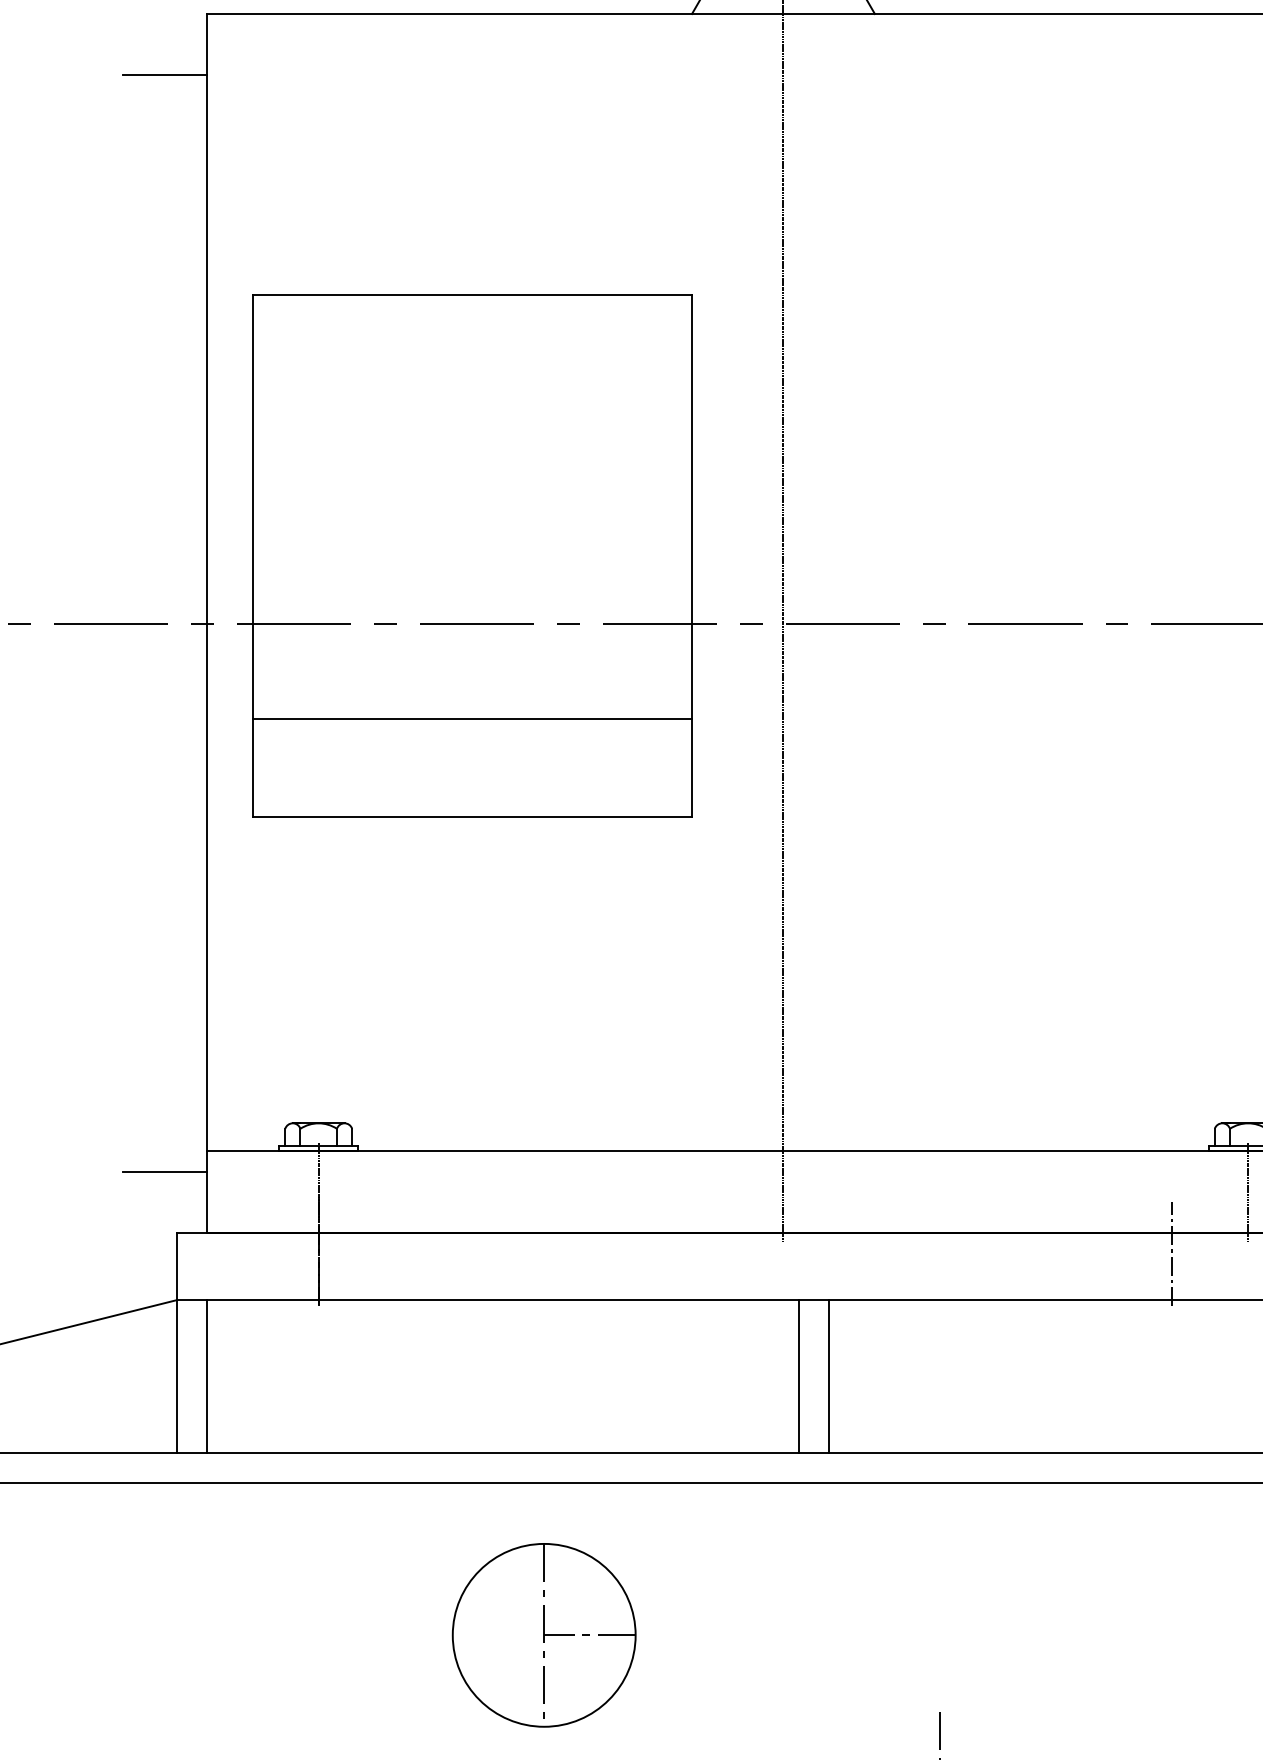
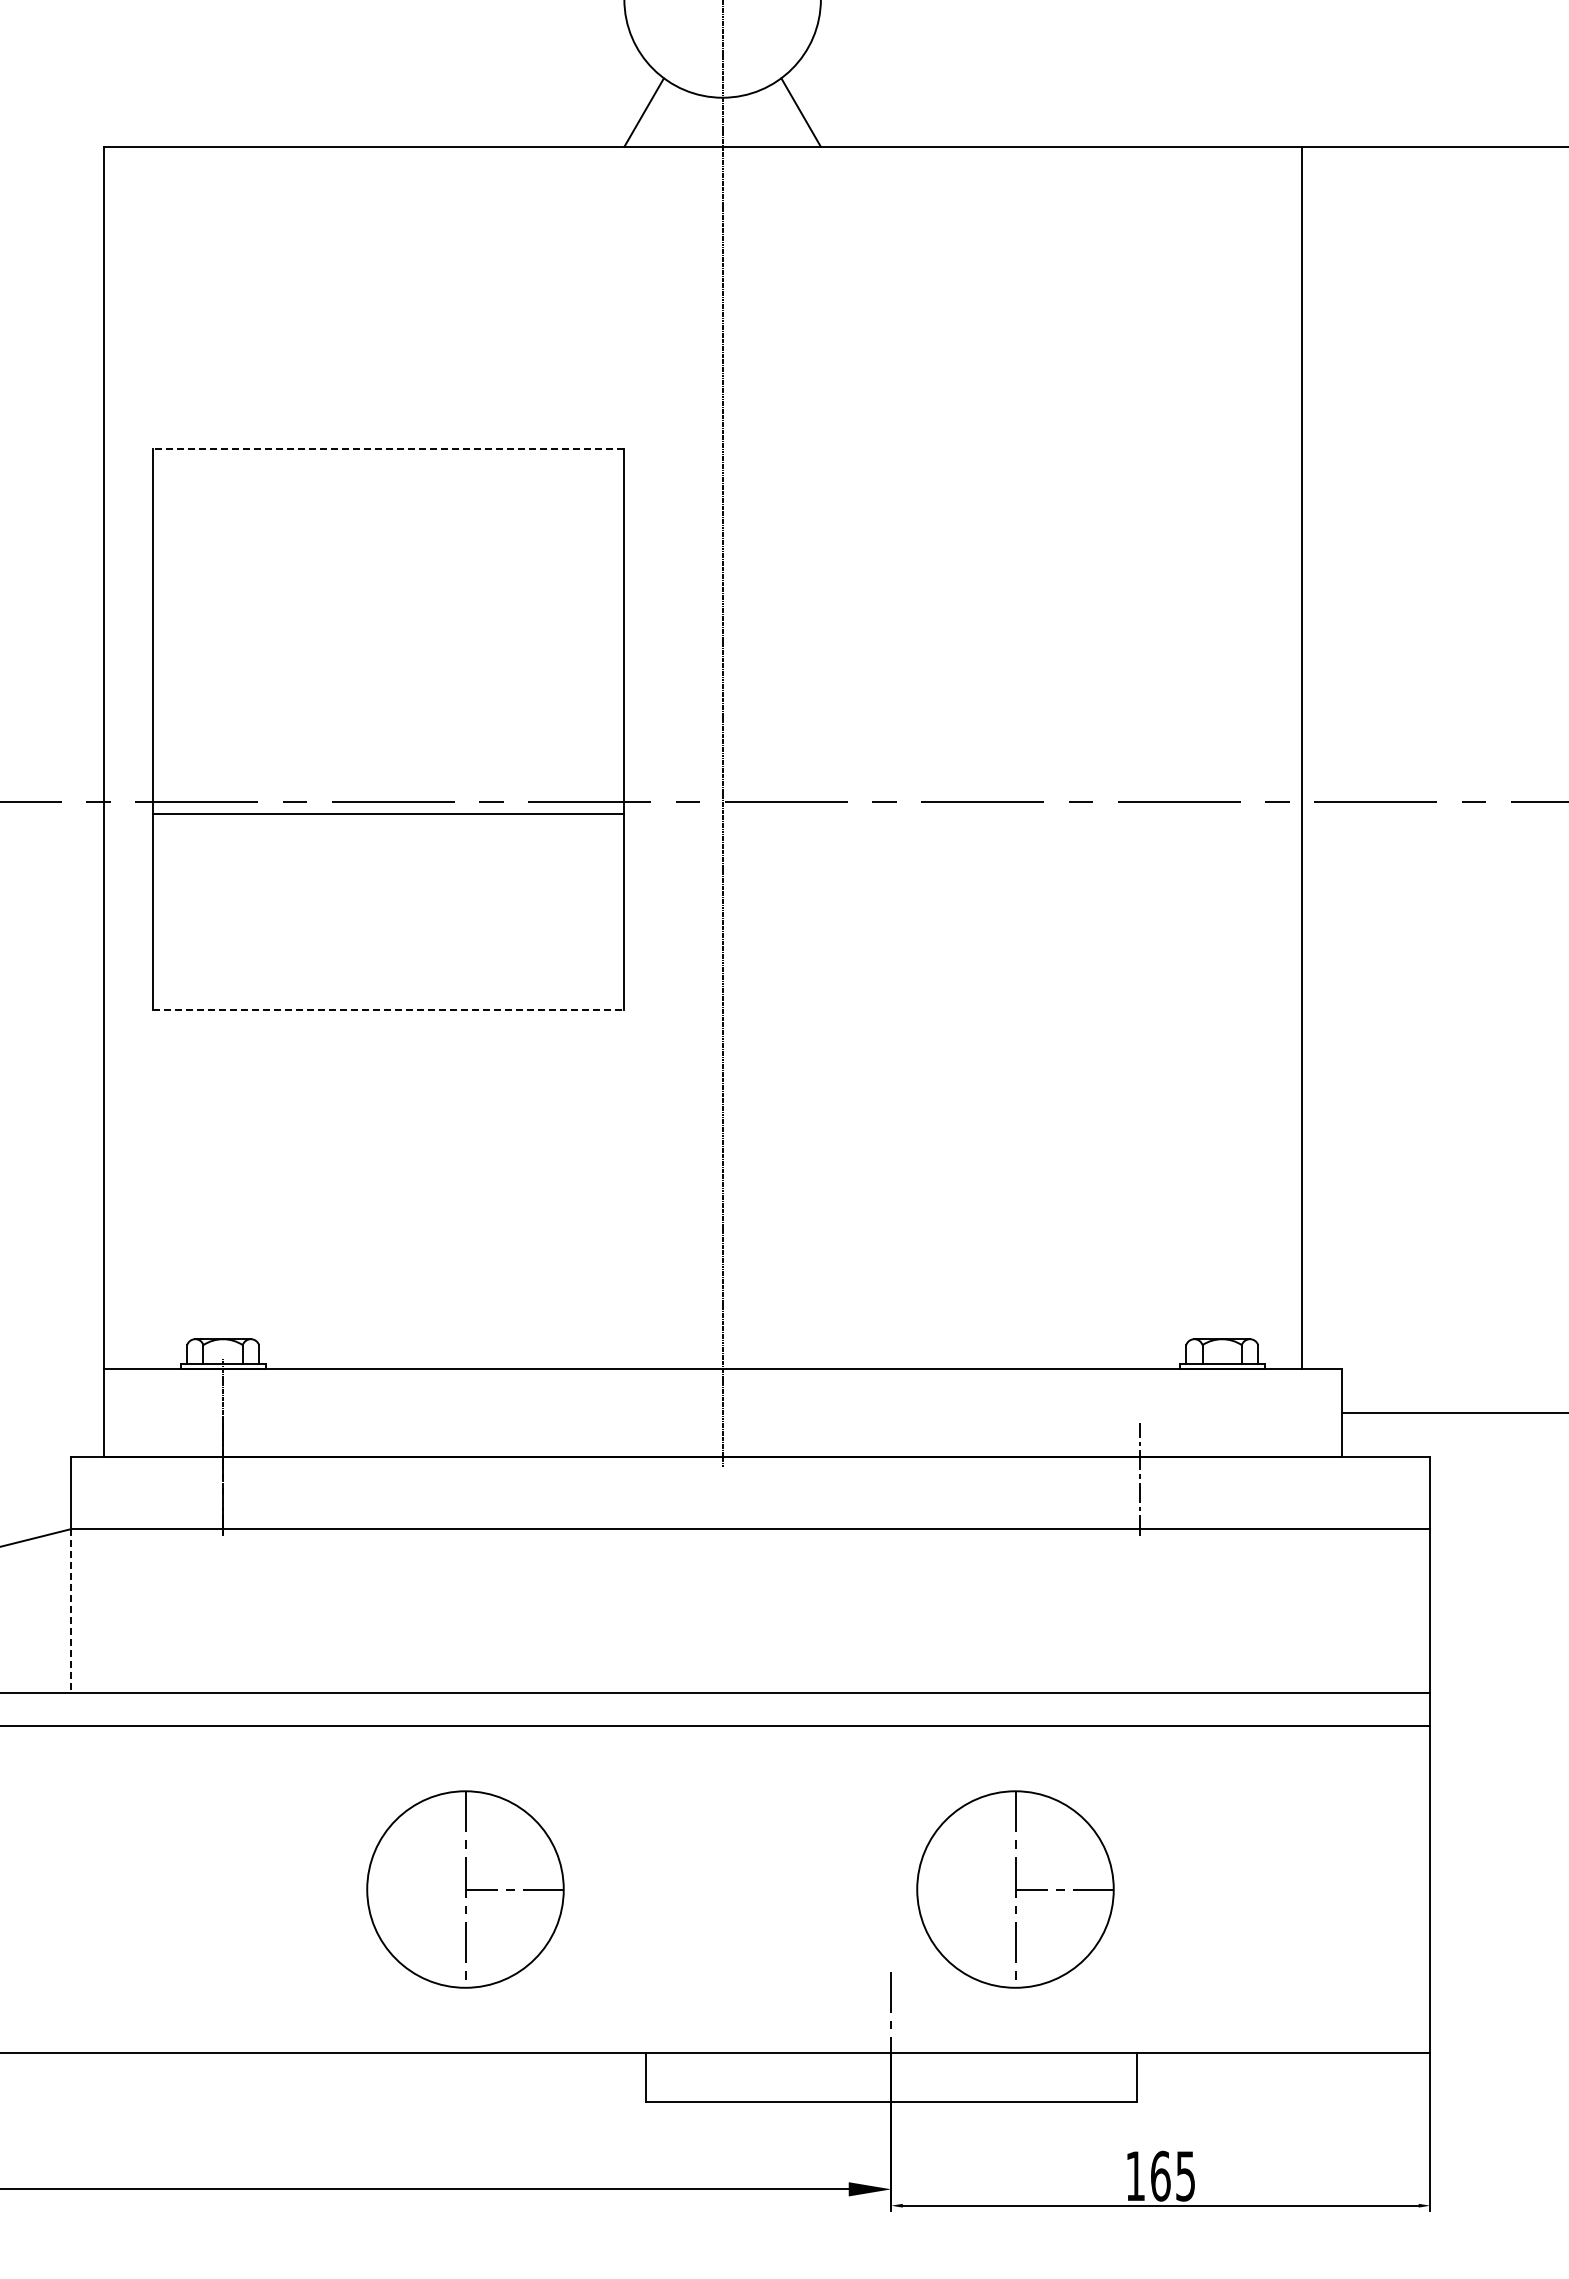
line: (165, 75) -> (58, 212), removed
line: (472, 294) -> (388, 448), solid -> dashed
line: (472, 718) -> (388, 814), moved
line: (472, 816) -> (388, 1009), solid -> dashed
line: (165, 1171) -> (58, 1391), removed
line: (1248, 1191) -> (1222, 1412), removed
line: (176, 1376) -> (70, 1611), solid -> dashed
line: (207, 1376) -> (103, 1611), removed
line: (799, 1376) -> (739, 1611), removed
line: (828, 1376) -> (771, 1611), removed
part: (1055, 1635) -> (1015, 1889), added

